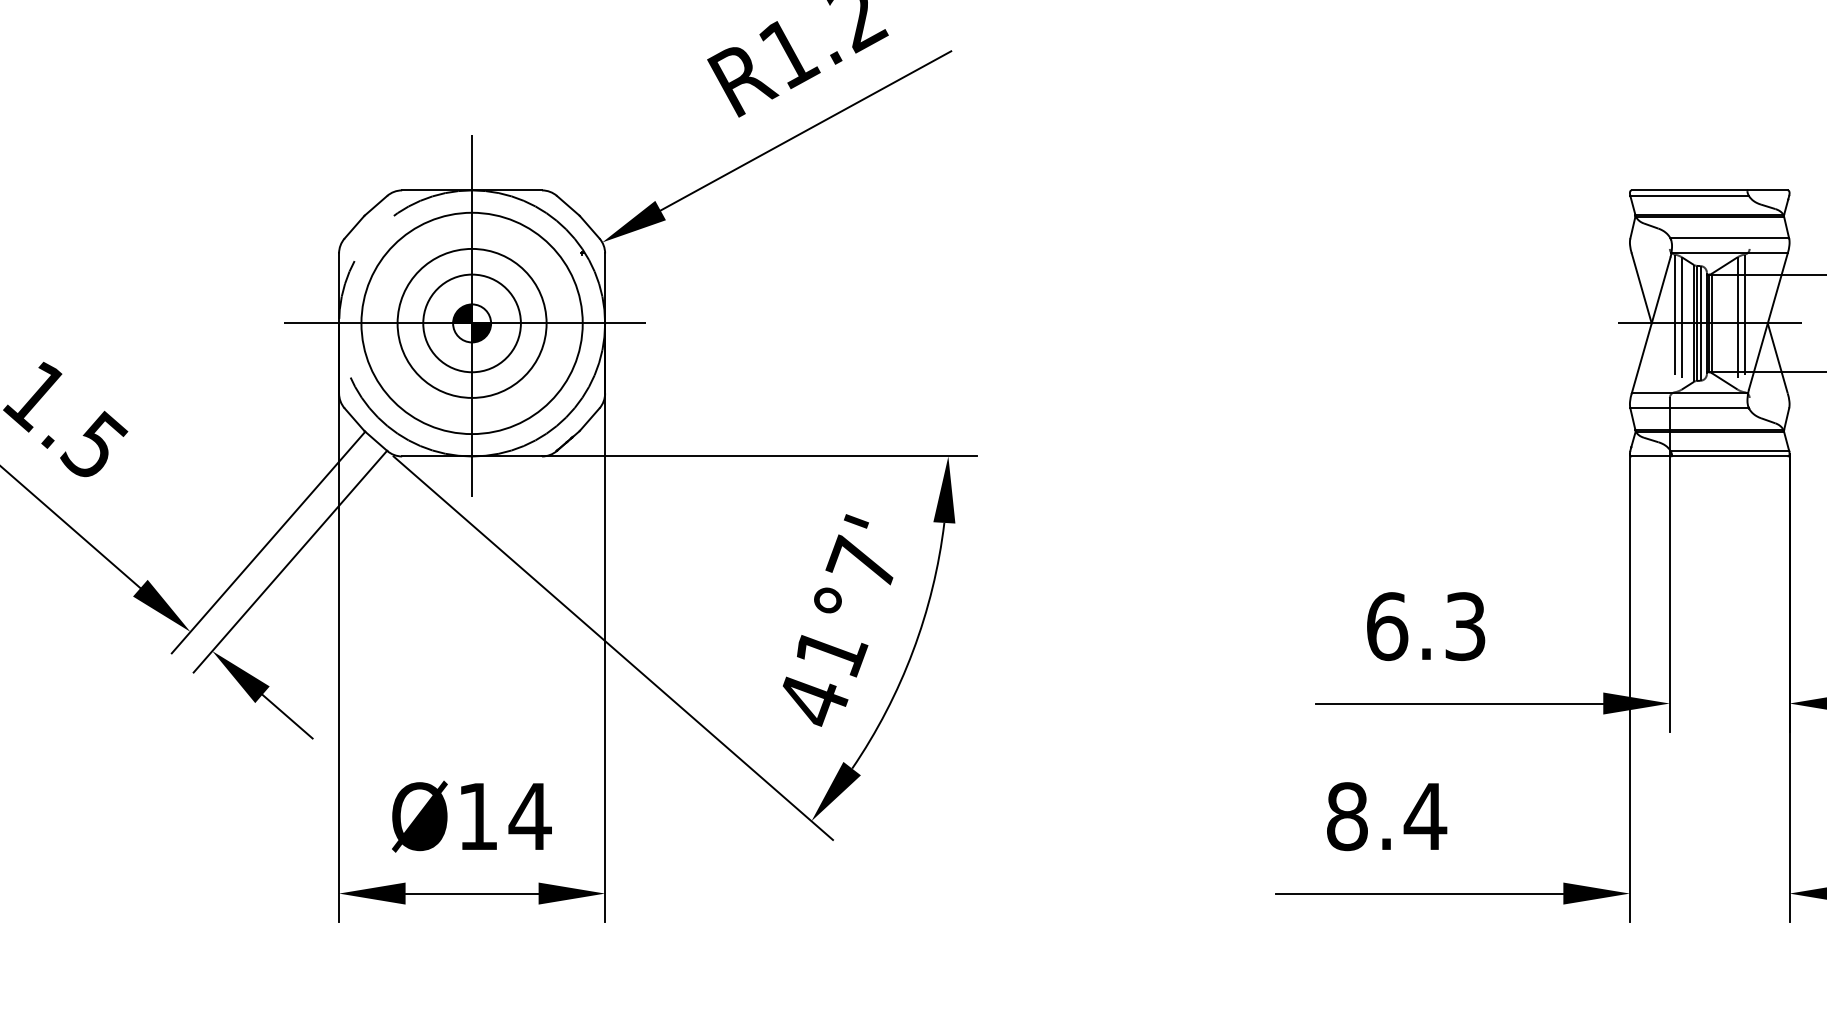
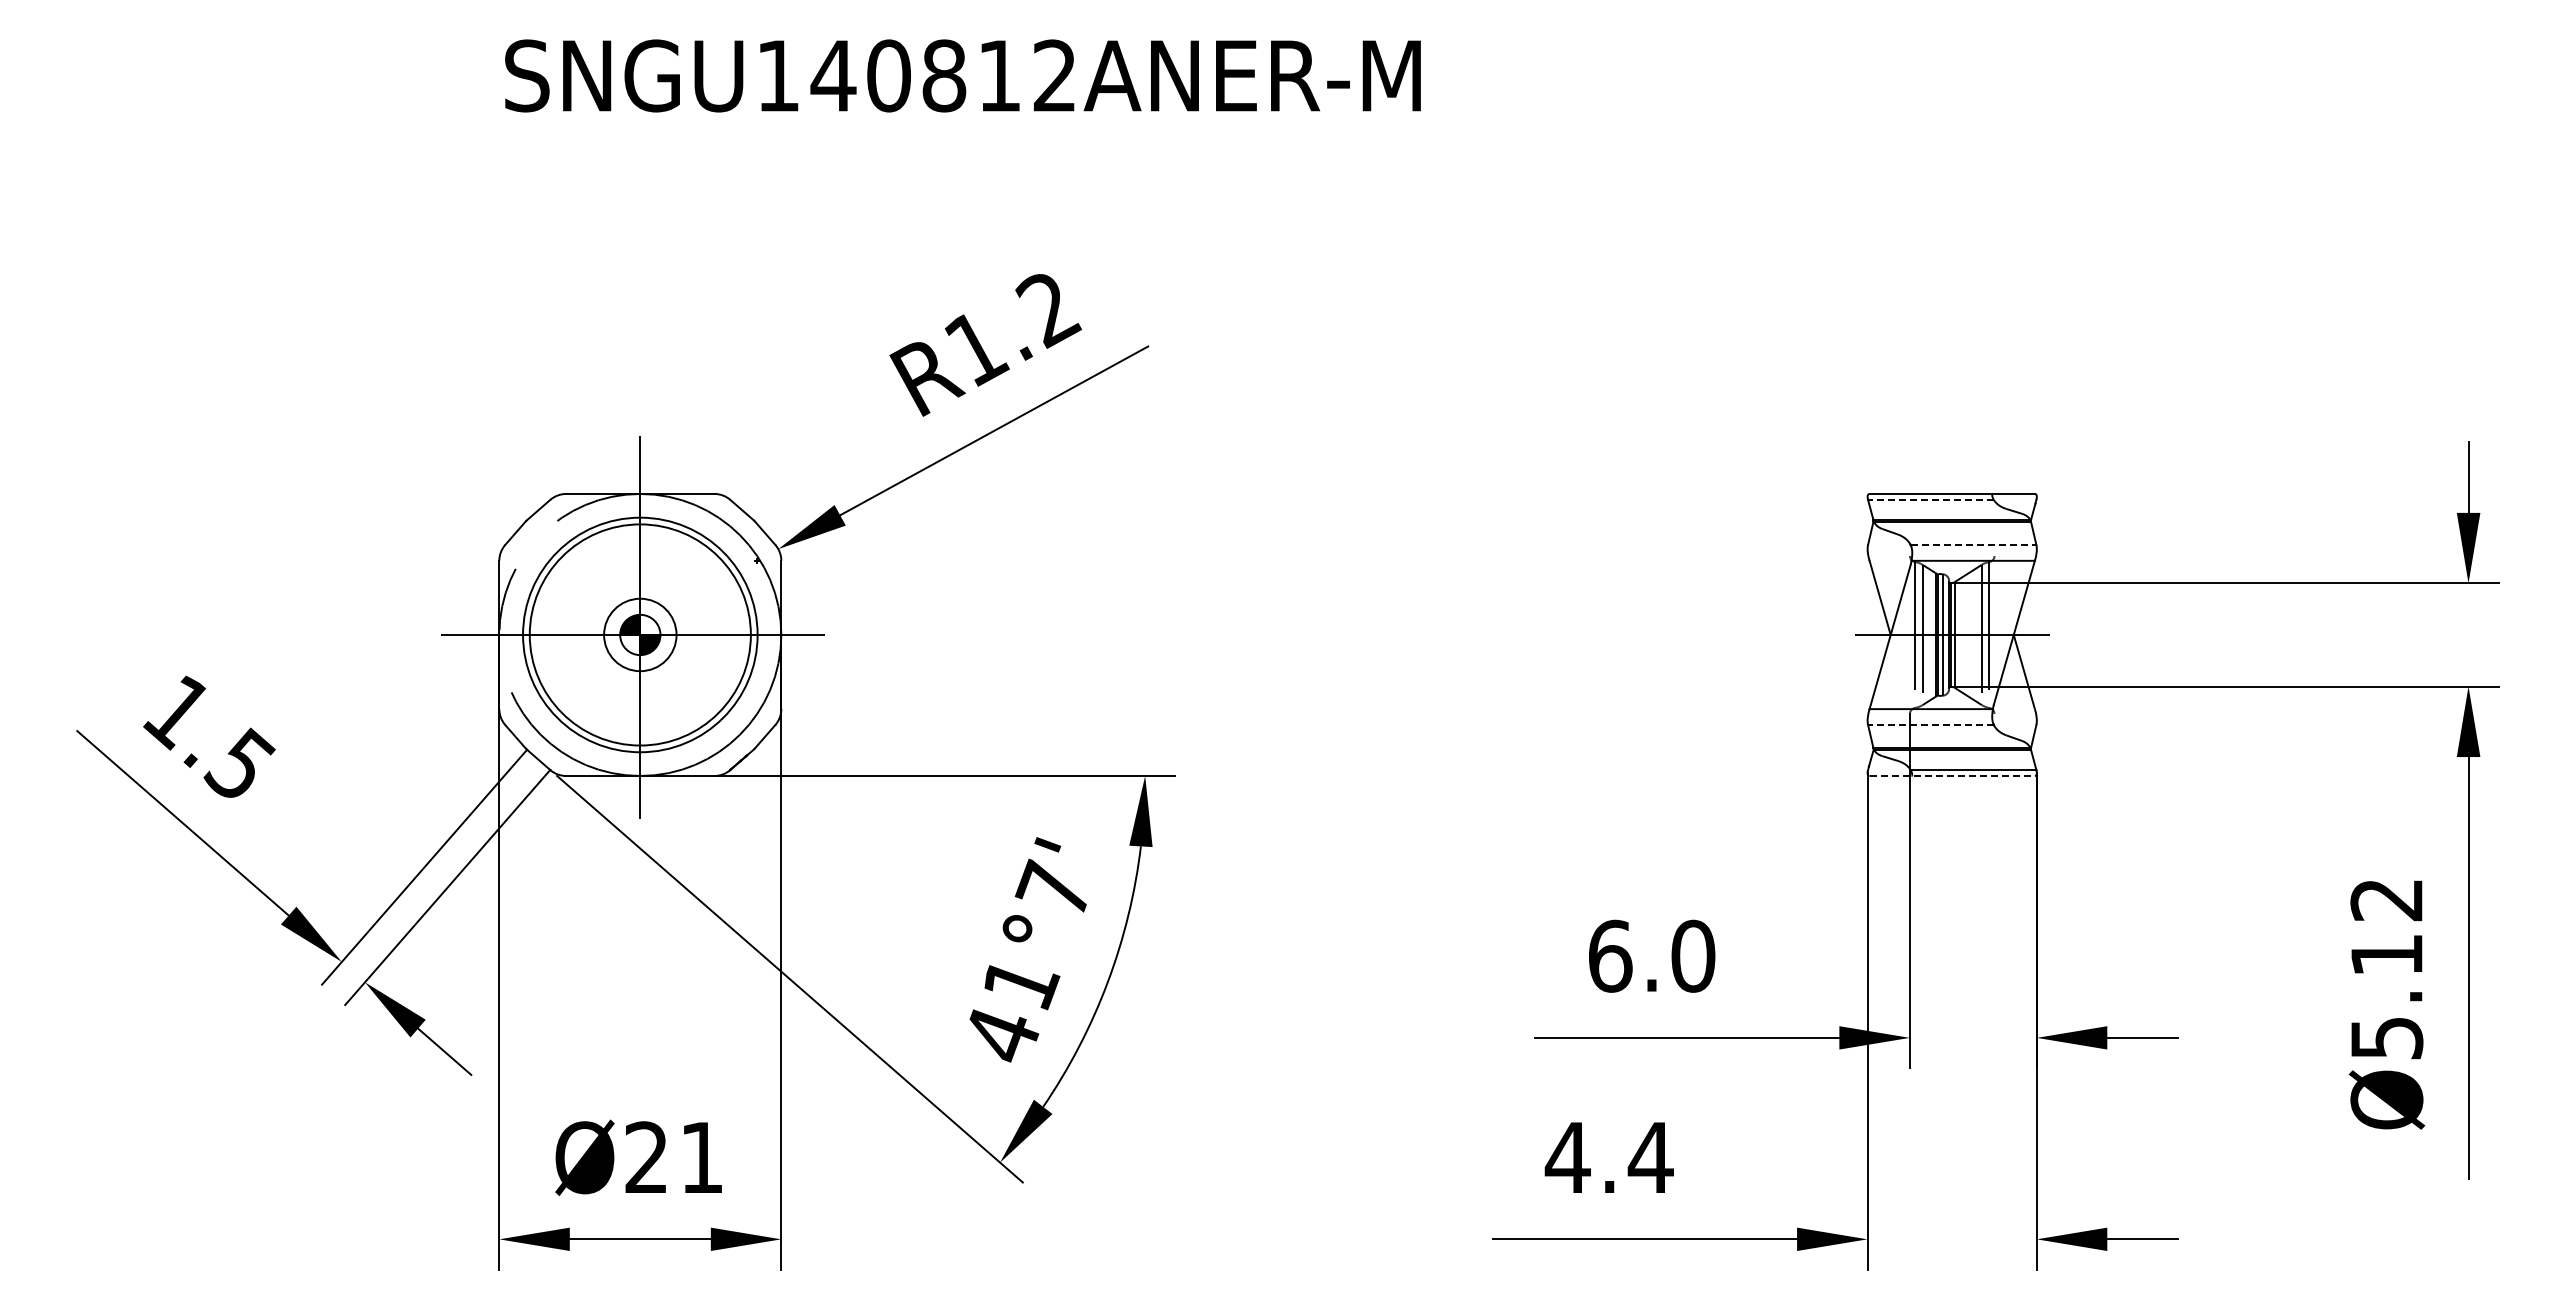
line: (1689, 195) -> (1930, 499), solid -> dashed
line: (1729, 238) -> (1973, 544), solid -> dashed
circle: (472, 322) -> (640, 634), size x0.7
circle: (472, 322) -> (640, 634), size x1.4
line: (1689, 408) -> (1930, 725), solid -> dashed
line: (1710, 456) -> (1952, 775), solid -> dashed
text: (1465, 625) -> (1693, 955), 6.3 -> 6.0
text: (504, 815) -> (674, 1156), Ø14 -> Ø21
text: (1346, 816) -> (1567, 1157), 8.4 -> 4.4

